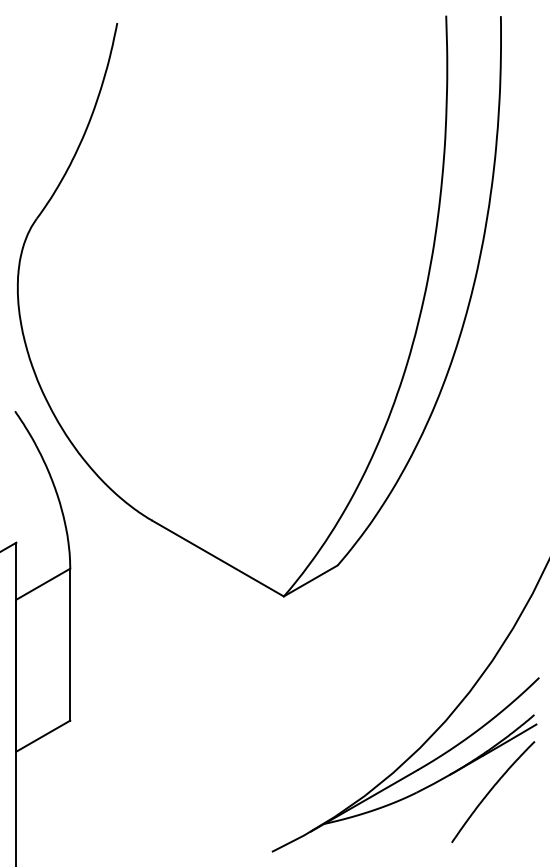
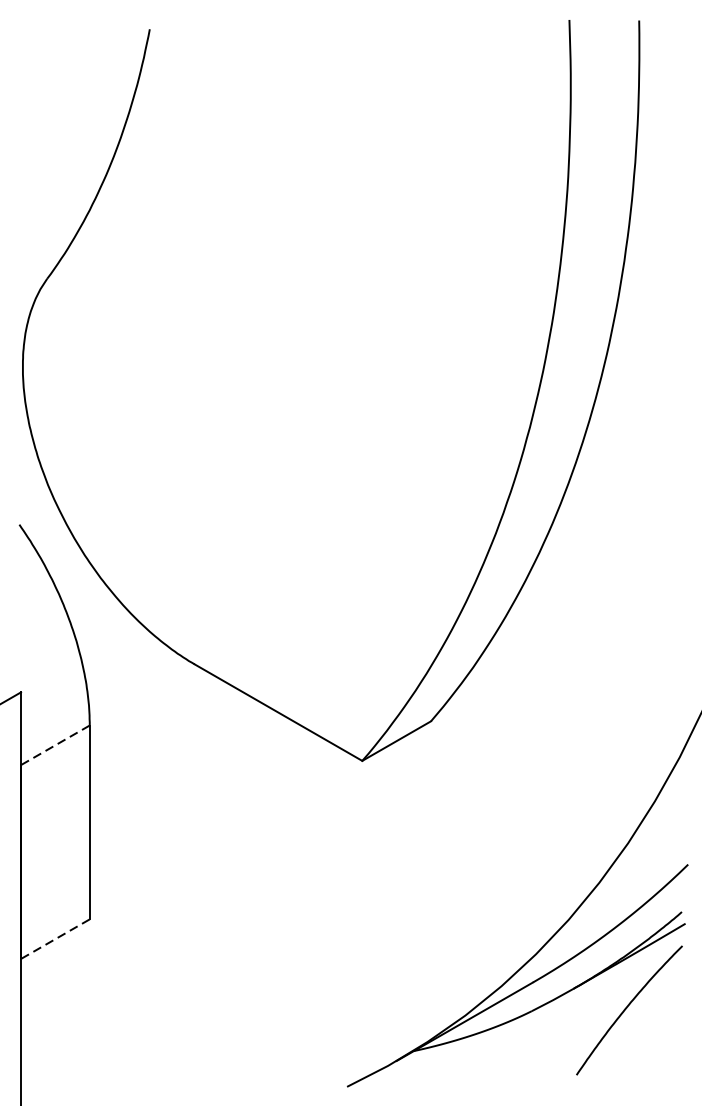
line: (42, 584) -> (54, 745), solid -> dashed
line: (42, 736) -> (54, 939), solid -> dashed

